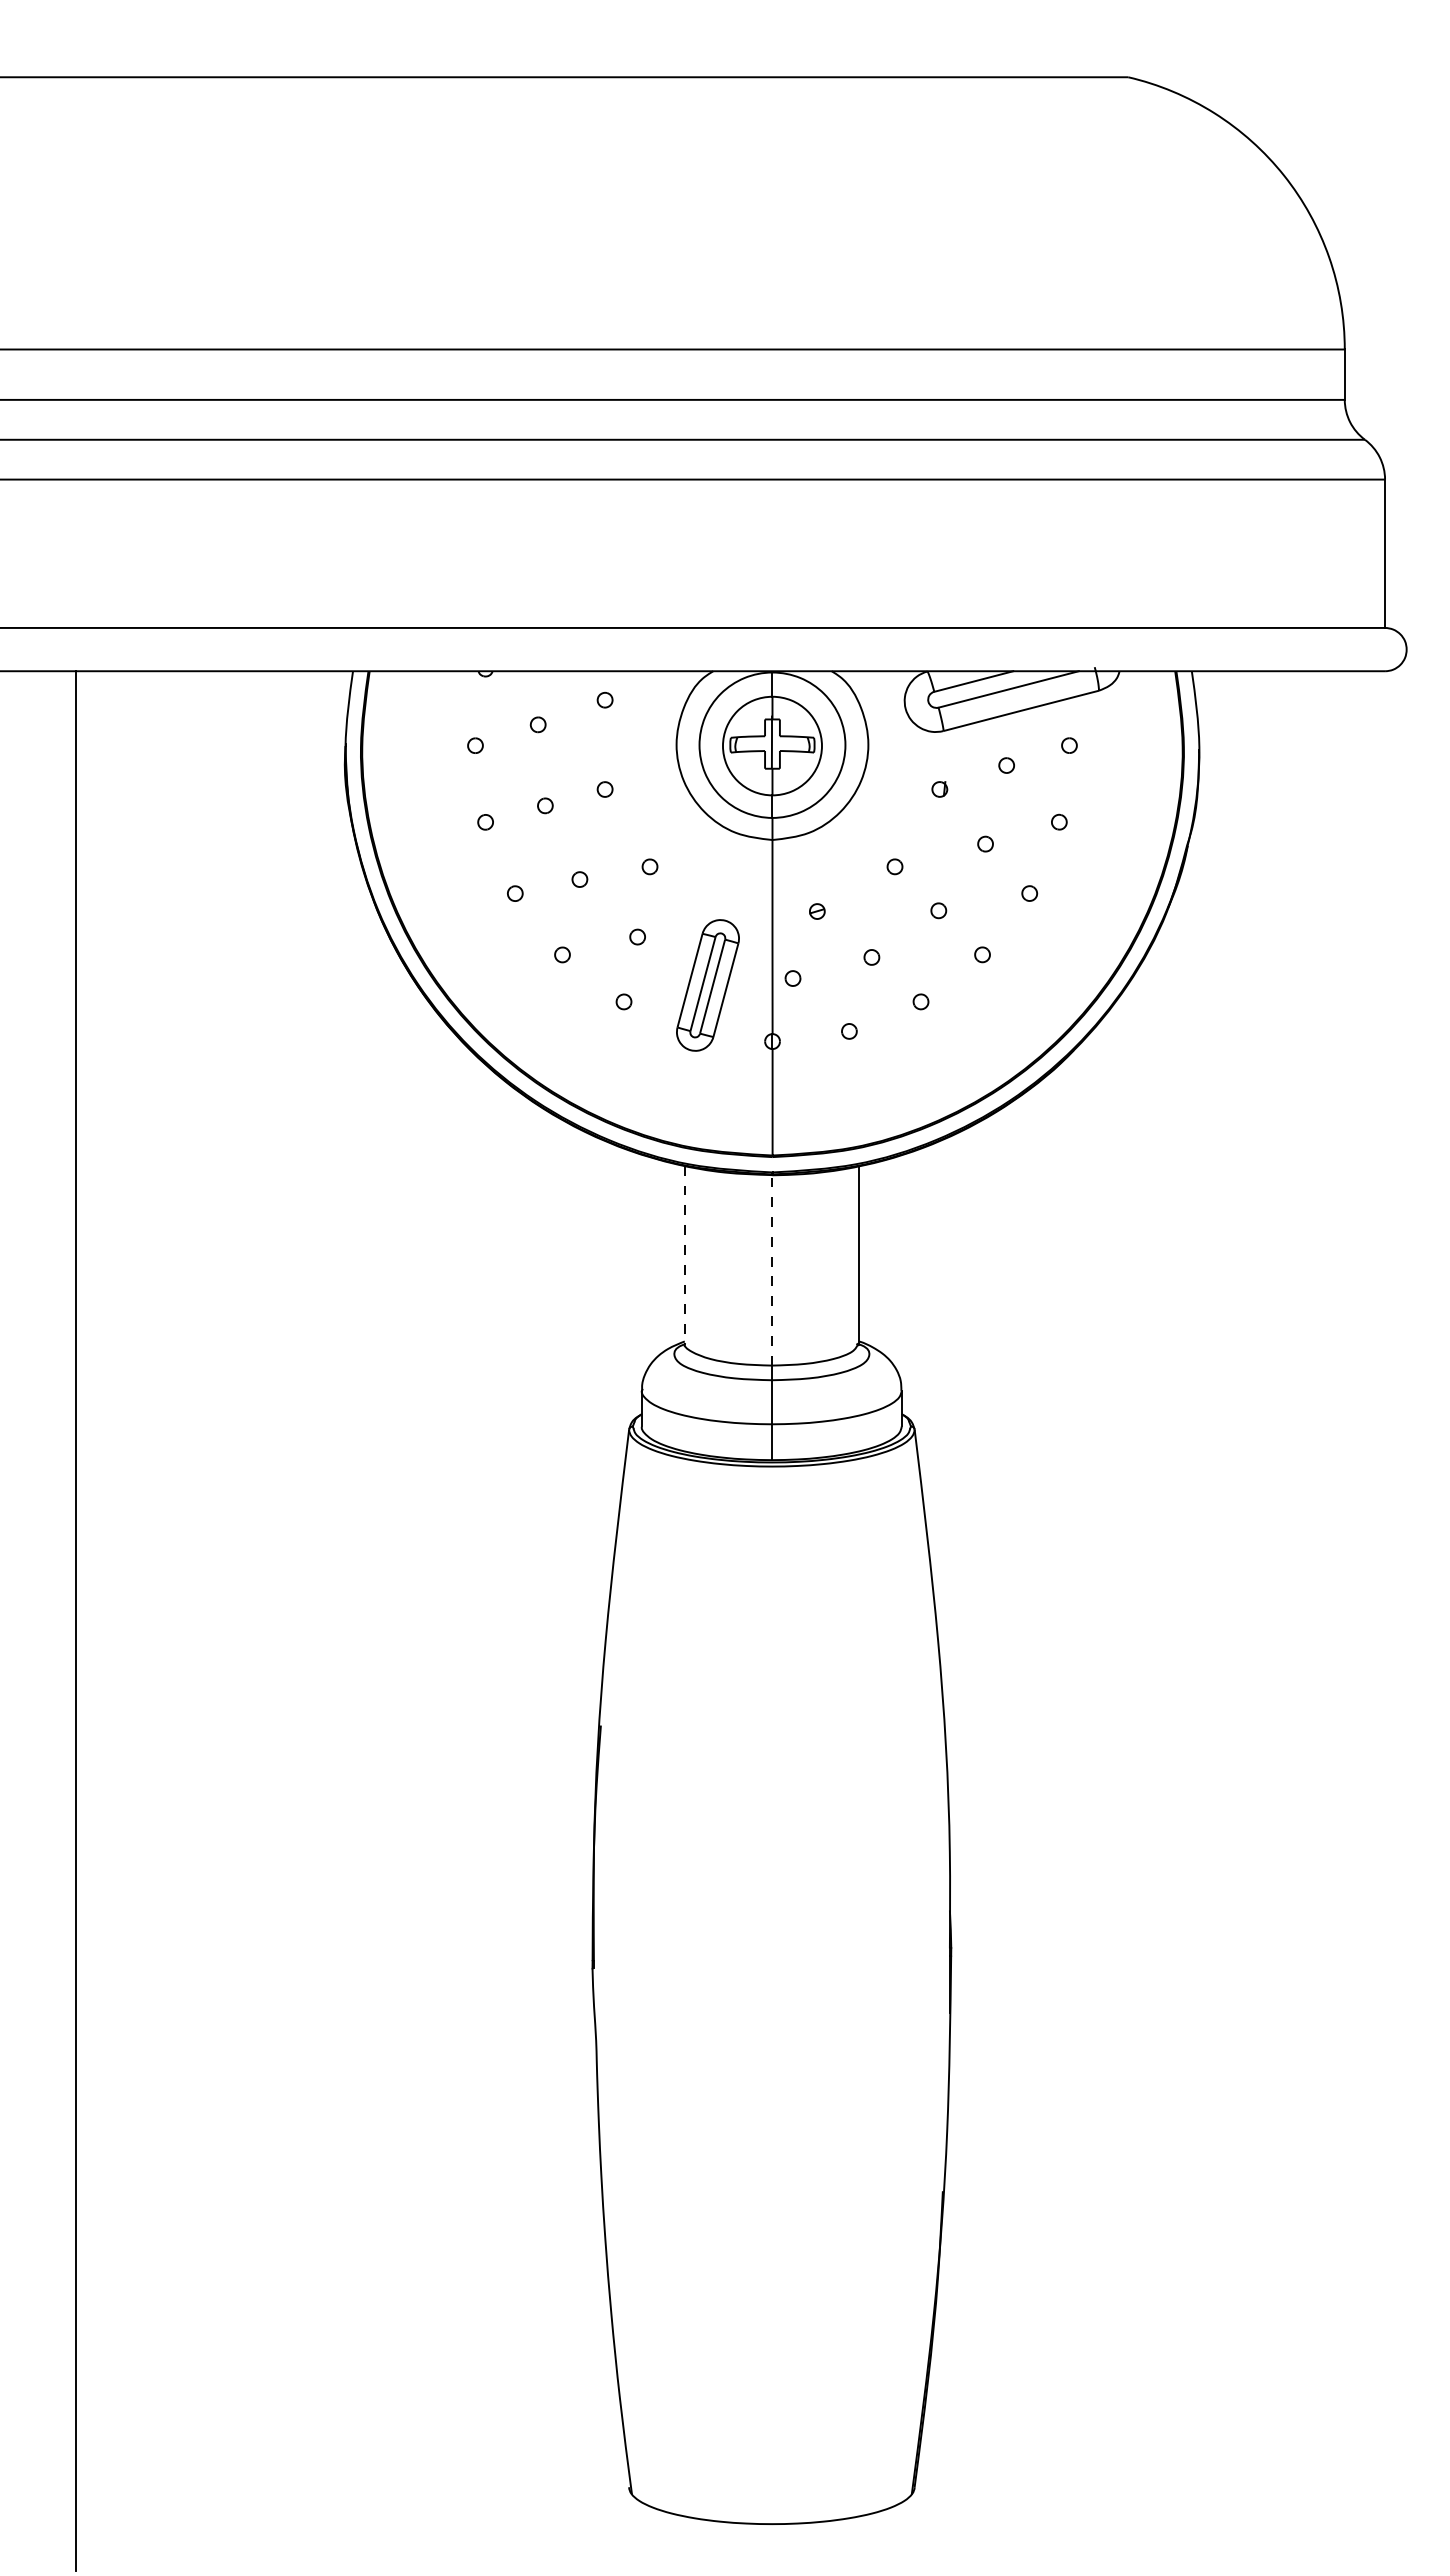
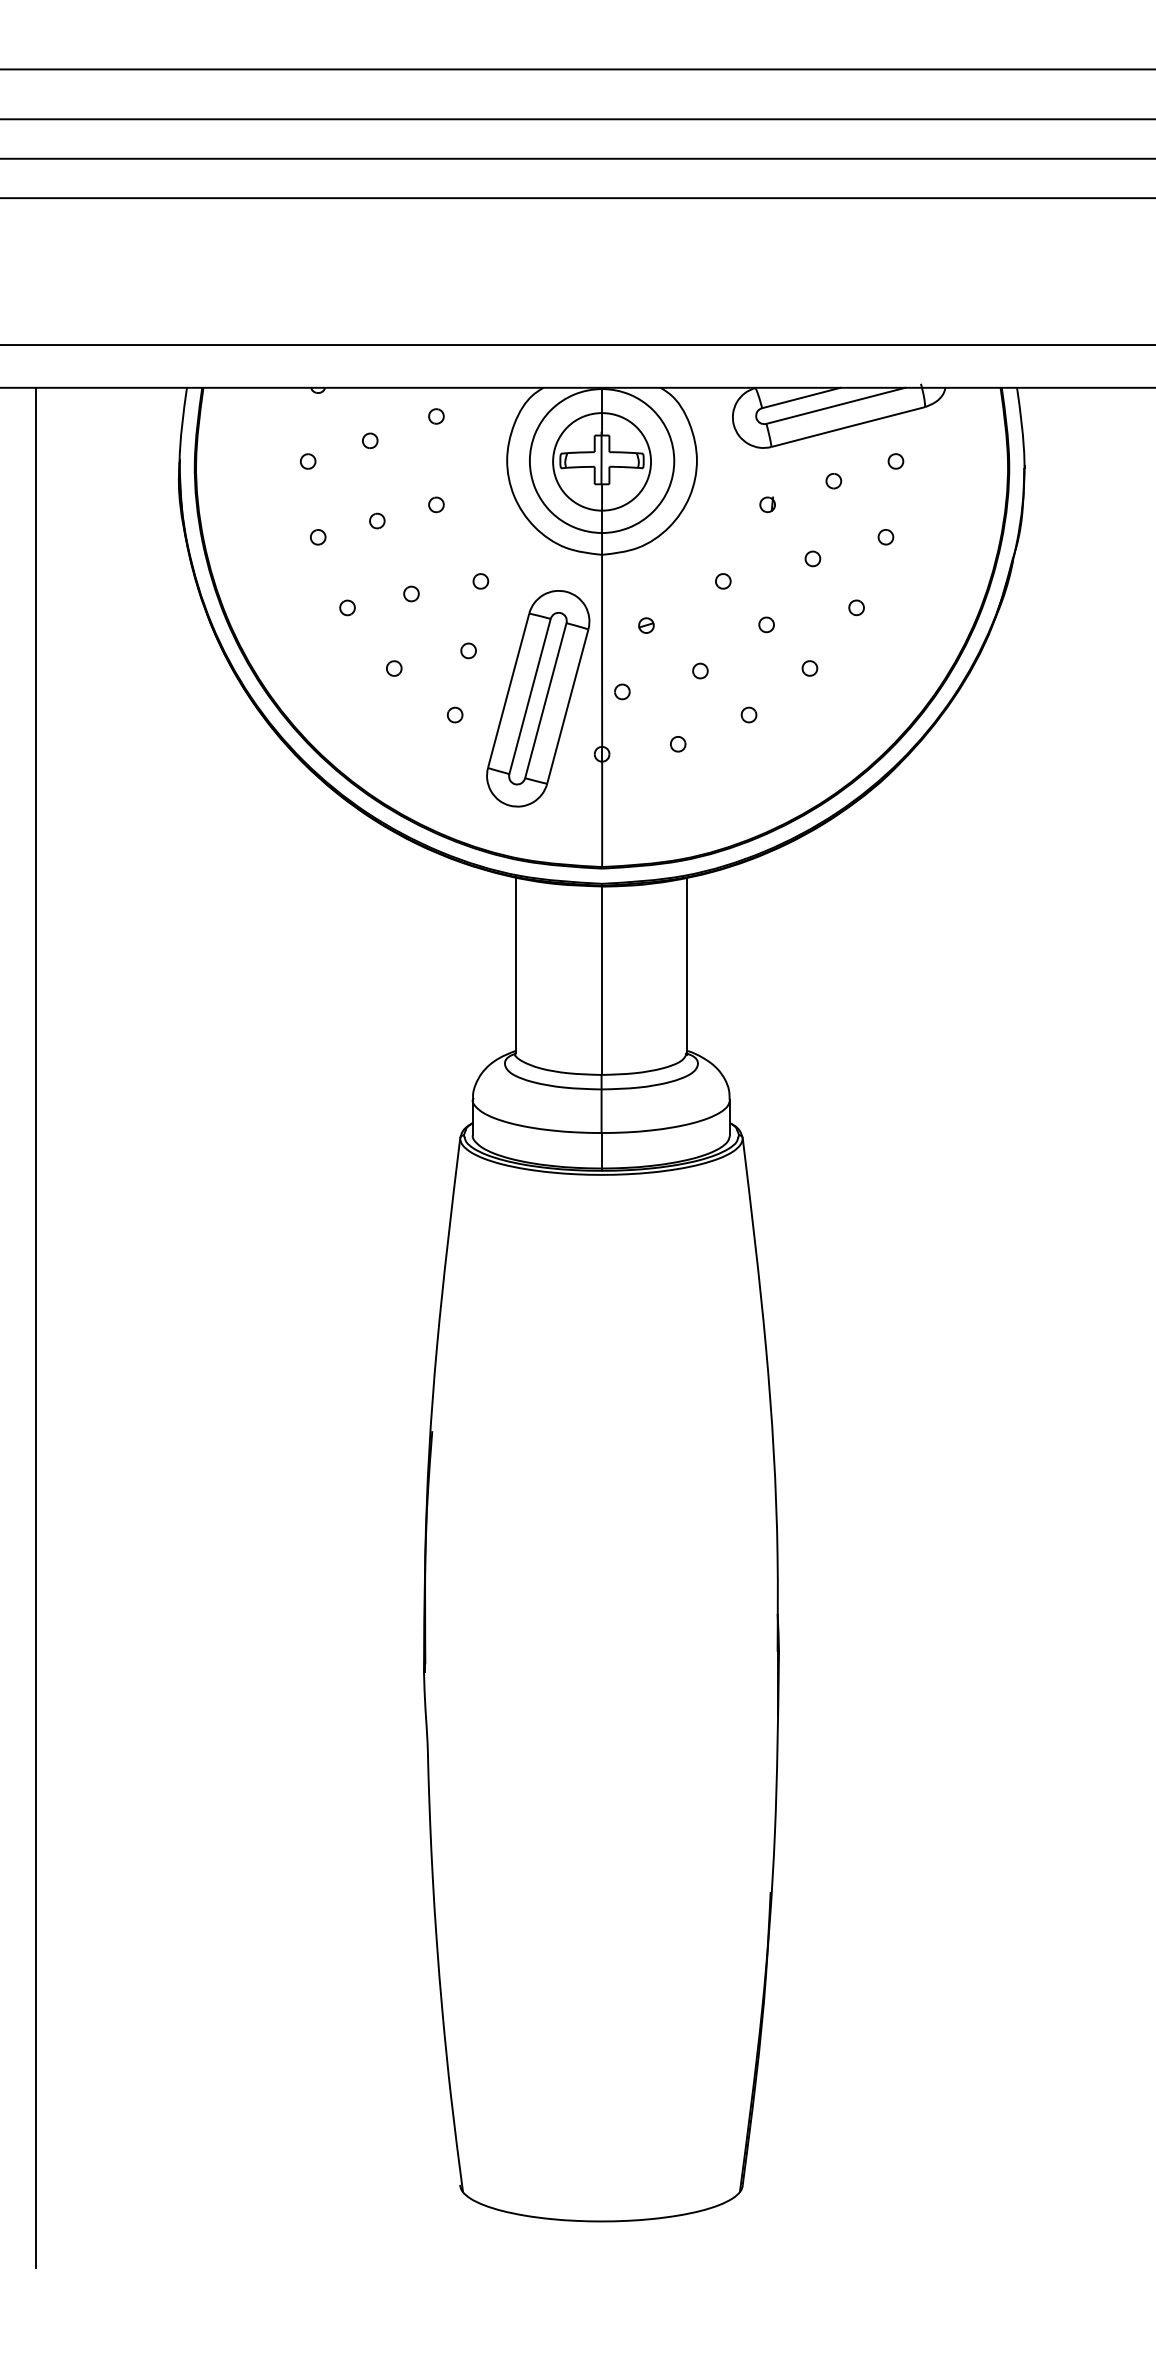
part: (707, 985) -> (537, 698), size x1.67
line: (685, 1254) -> (515, 965), dashed -> solid
line: (771, 1269) -> (601, 979), dashed -> solid
line: (200, 1620) -> (36, 1327), added

